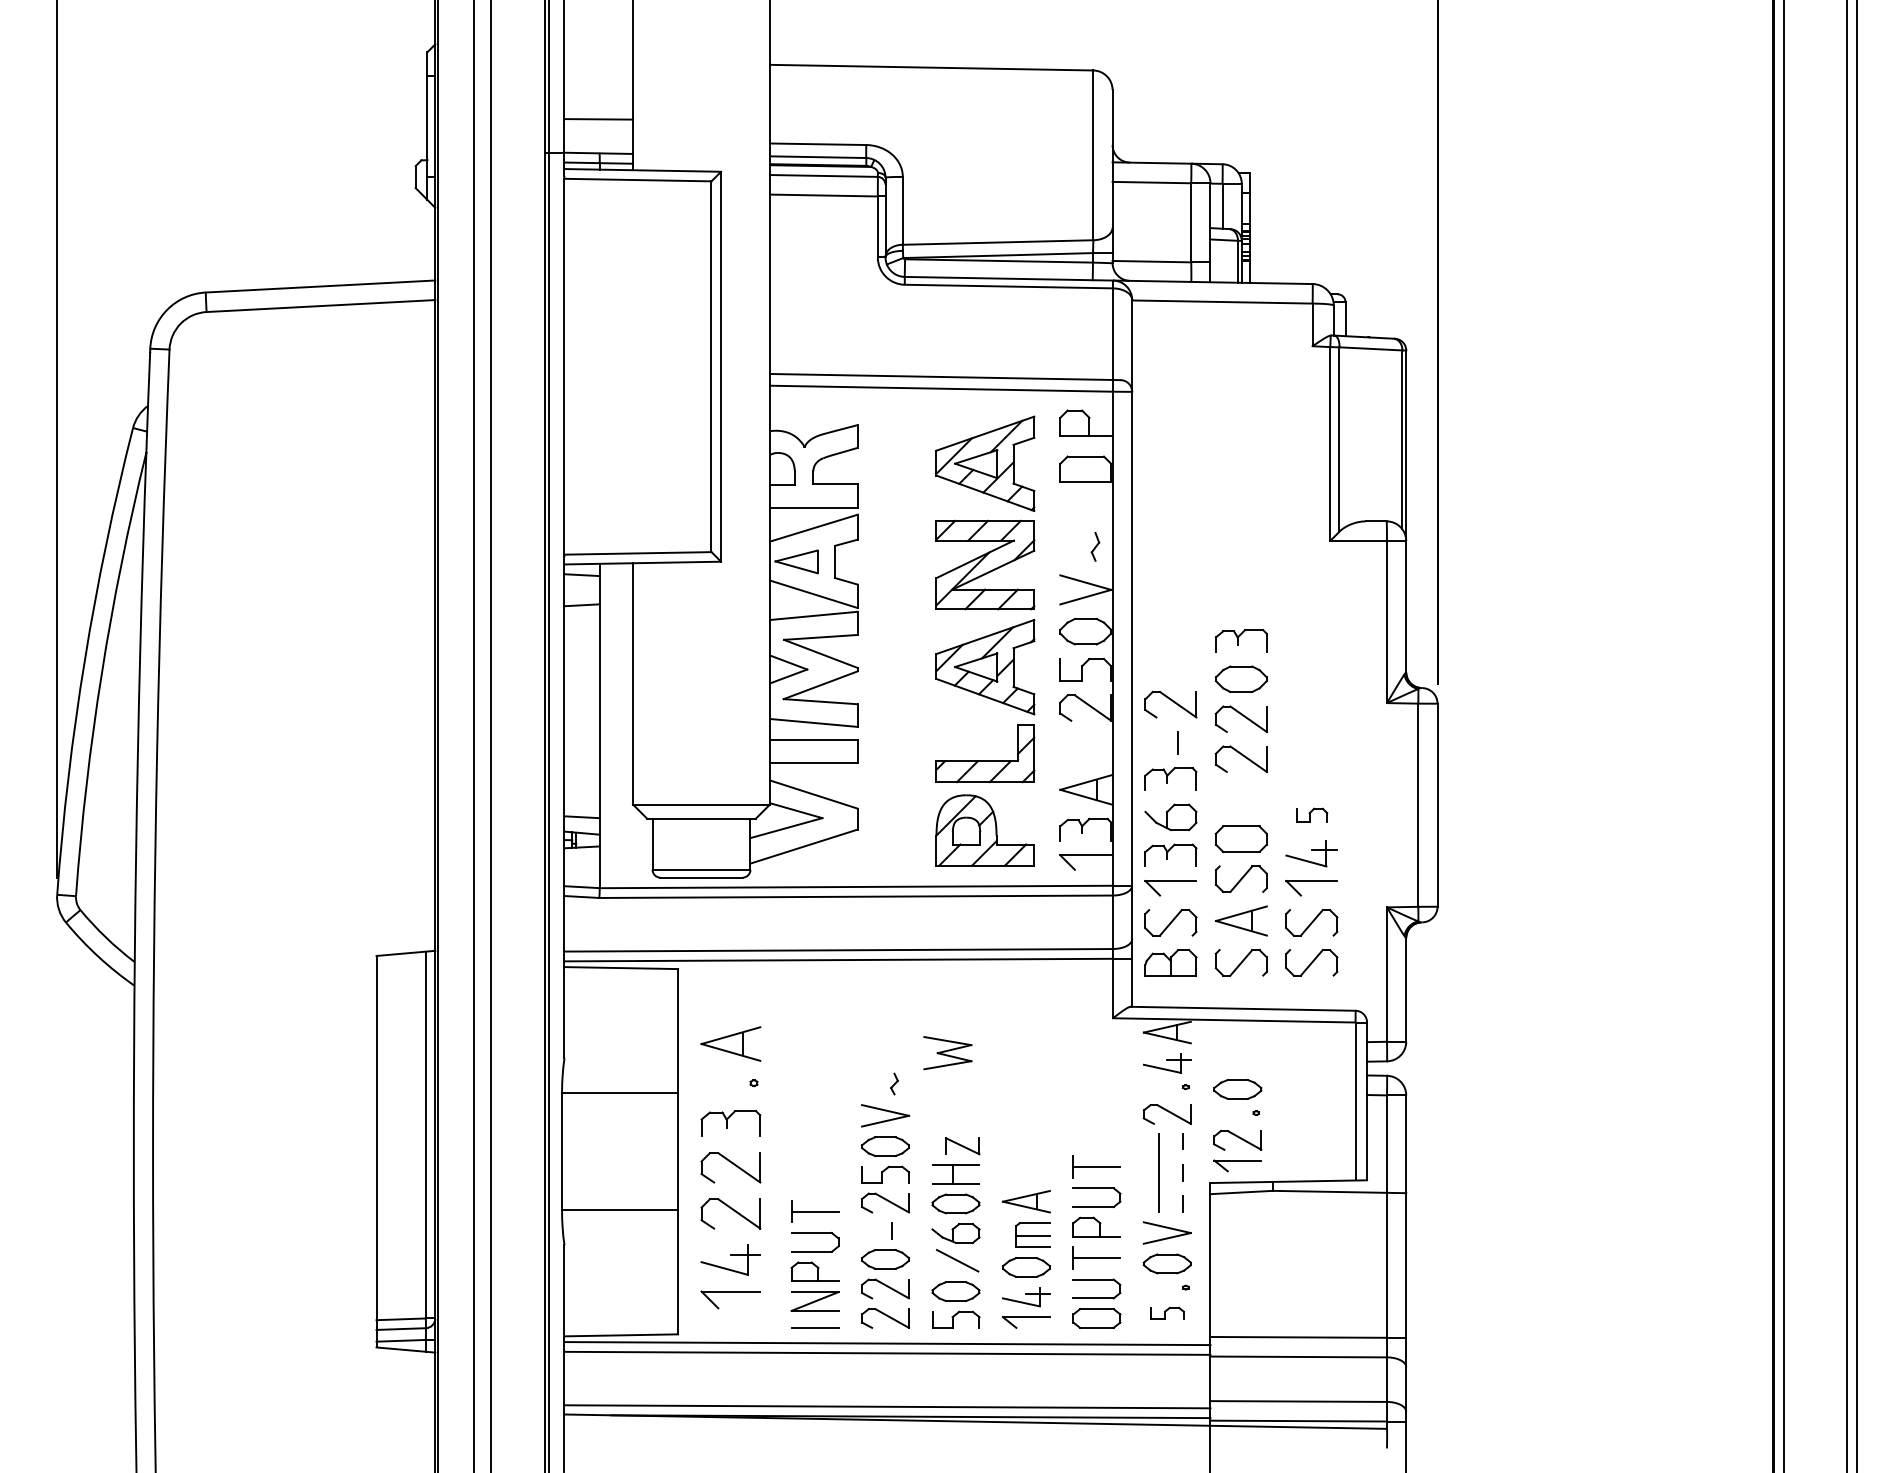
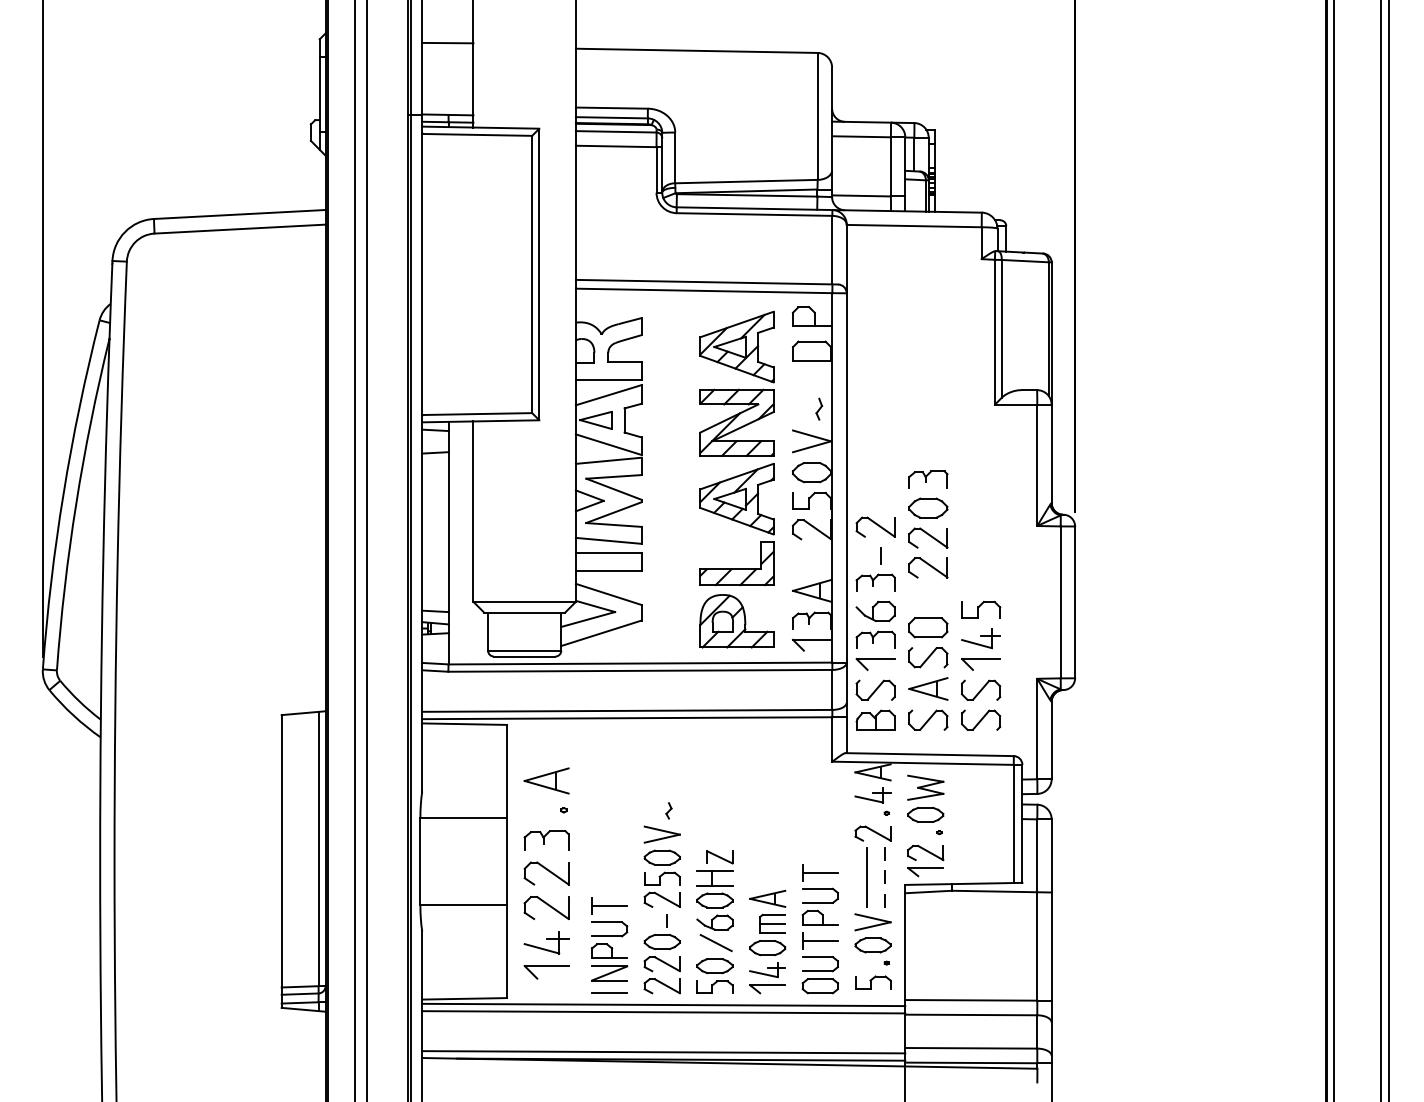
line: (598, 119) -> (447, 43), moved
part: (1311, 814) -> (980, 609), size x1.67
part: (947, 1053) -> (925, 788), moved
part: (1167, 1313) -> (873, 982), size x1.43

